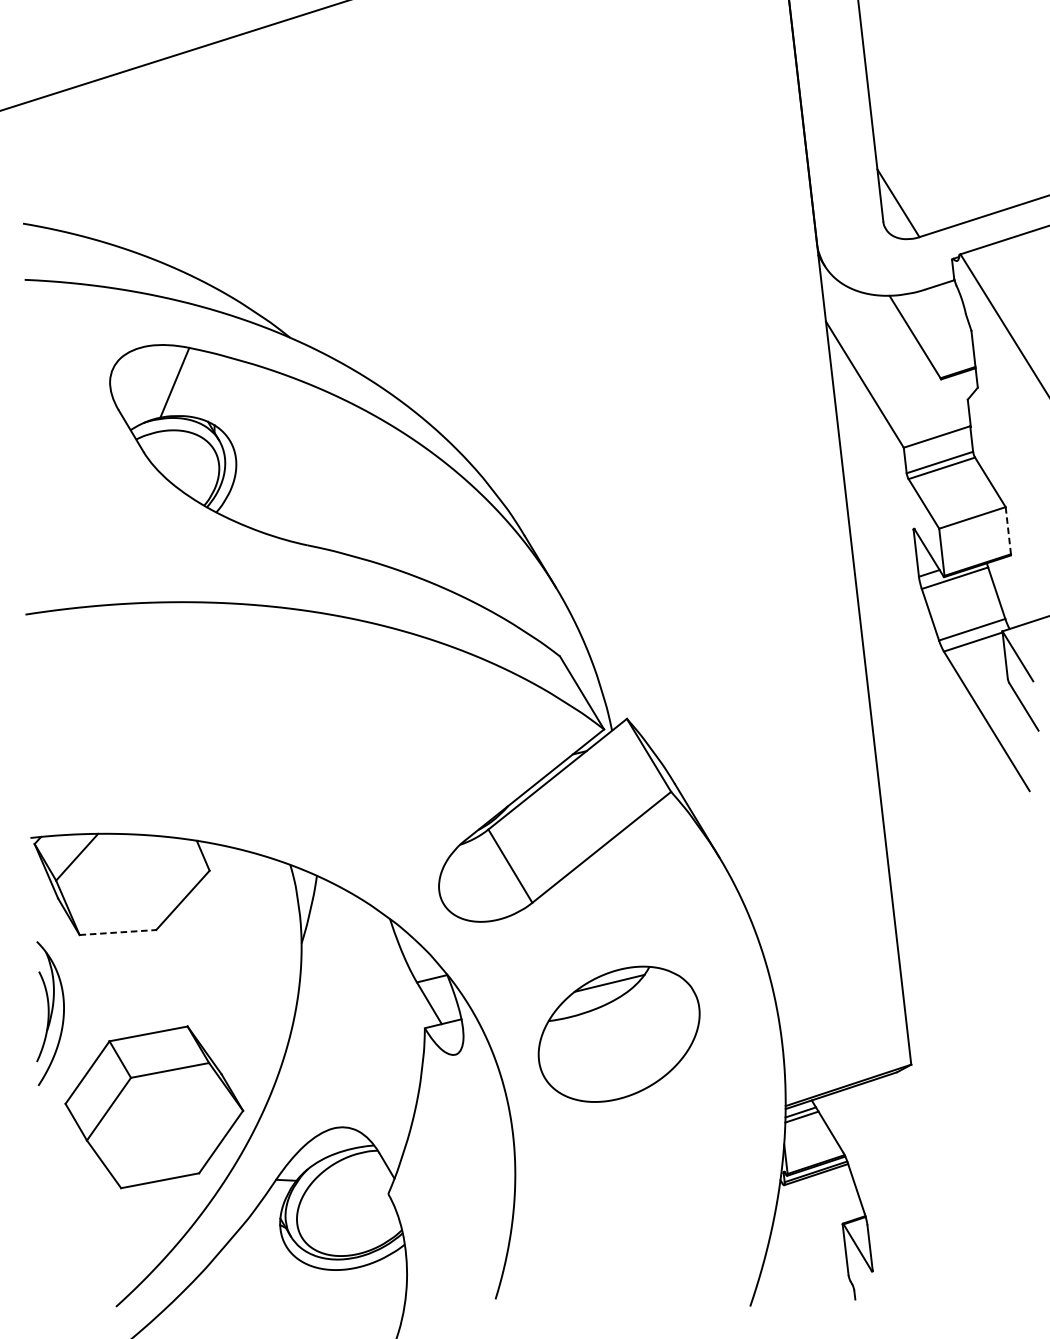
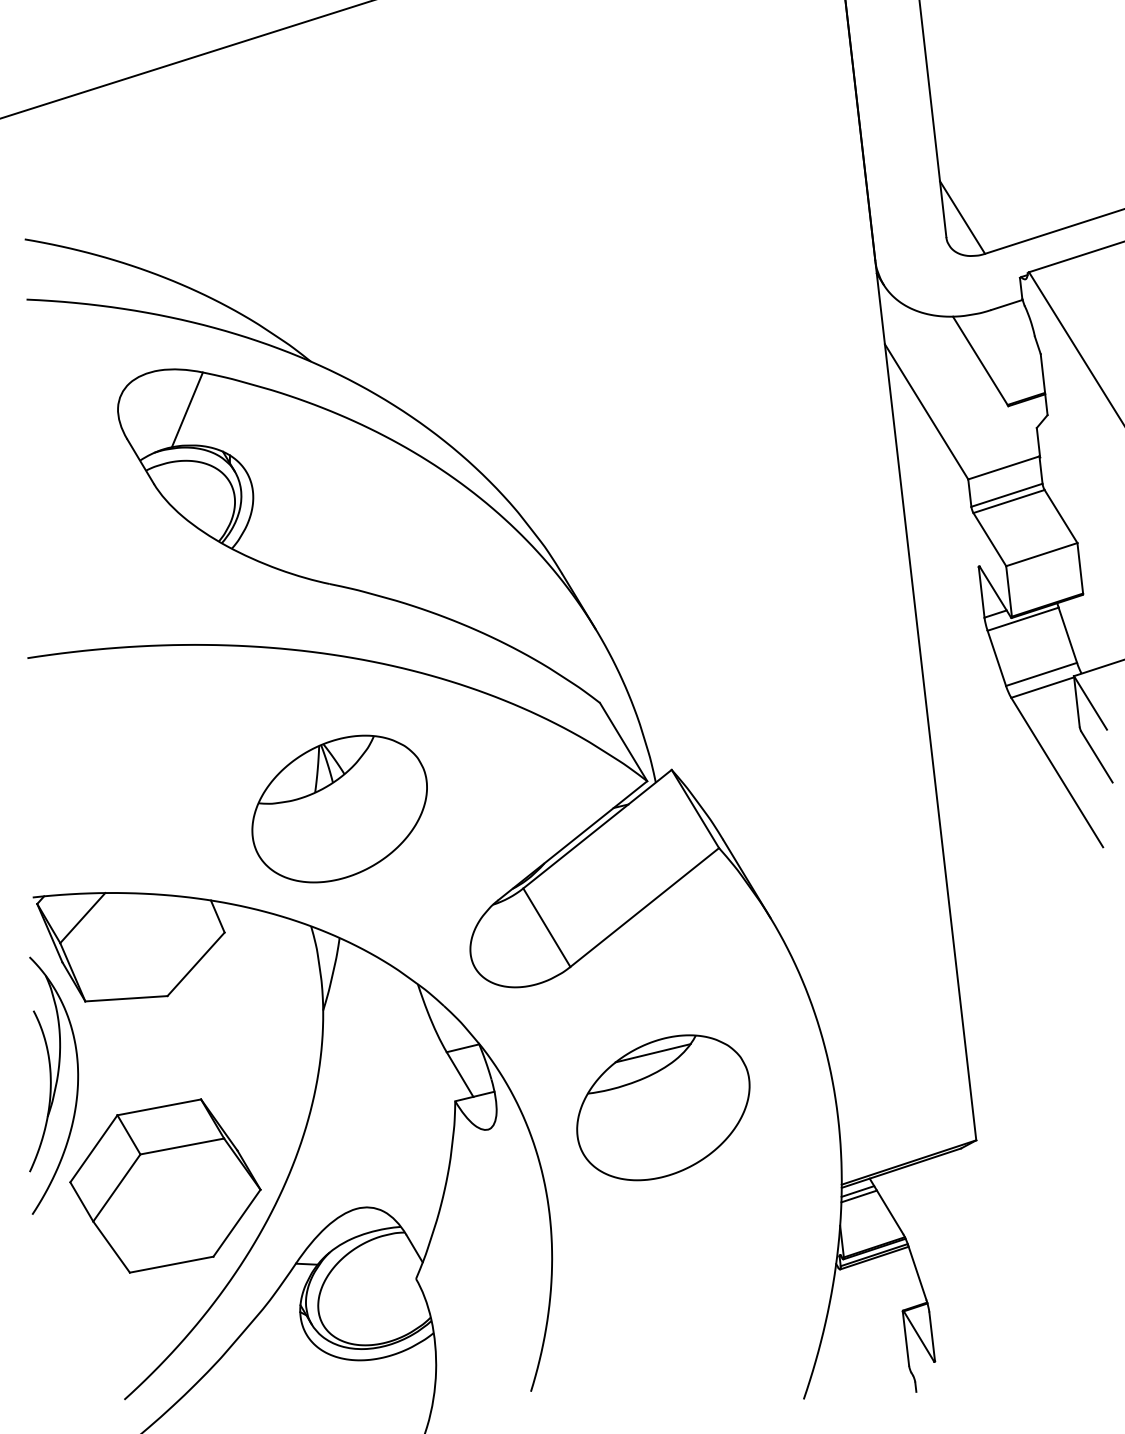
line: (1008, 530) -> (1080, 568), dashed -> solid
part: (316, 754) -> (339, 808), added
line: (117, 932) -> (126, 998), dashed -> solid
part: (50, 1013) -> (54, 1085), size x1.67

